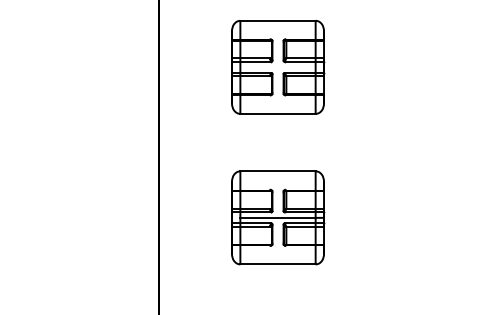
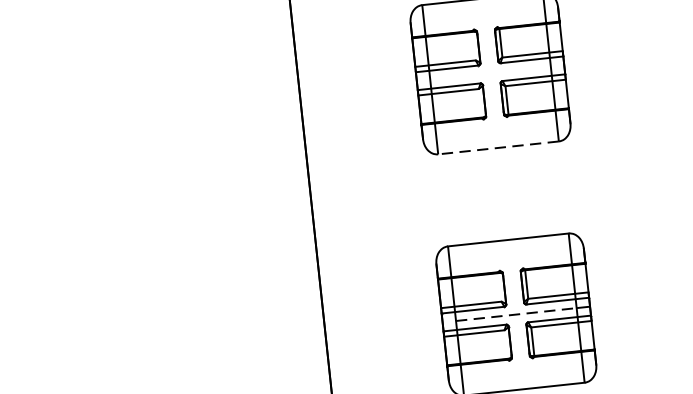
line: (278, 113) -> (499, 147), solid -> dashed
line: (278, 217) -> (517, 313), solid -> dashed

